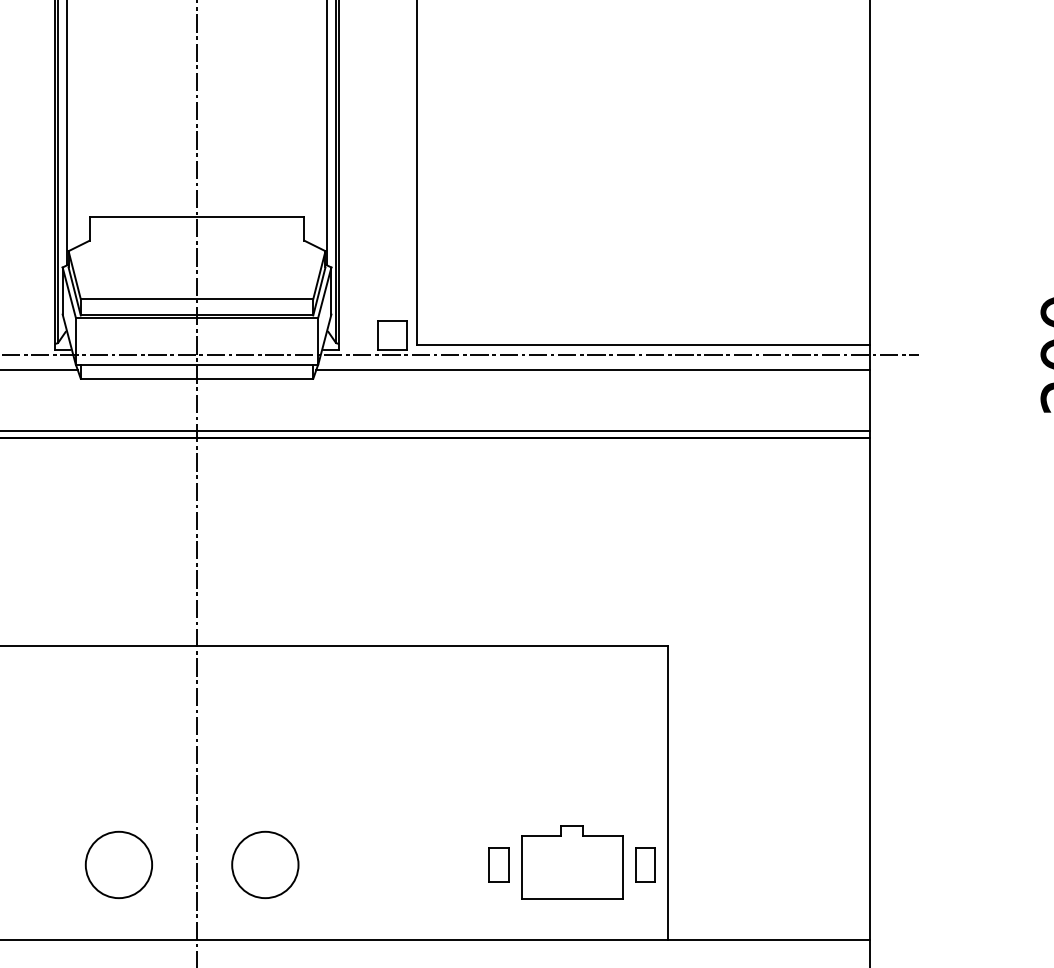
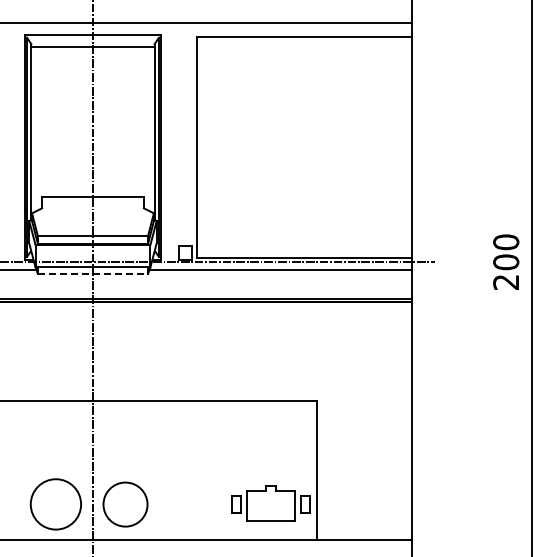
line: (198, 378) -> (93, 273), solid -> dashed
circle: (263, 863) -> (124, 503), size x1.4
circle: (118, 865) -> (55, 504), size x1.6

